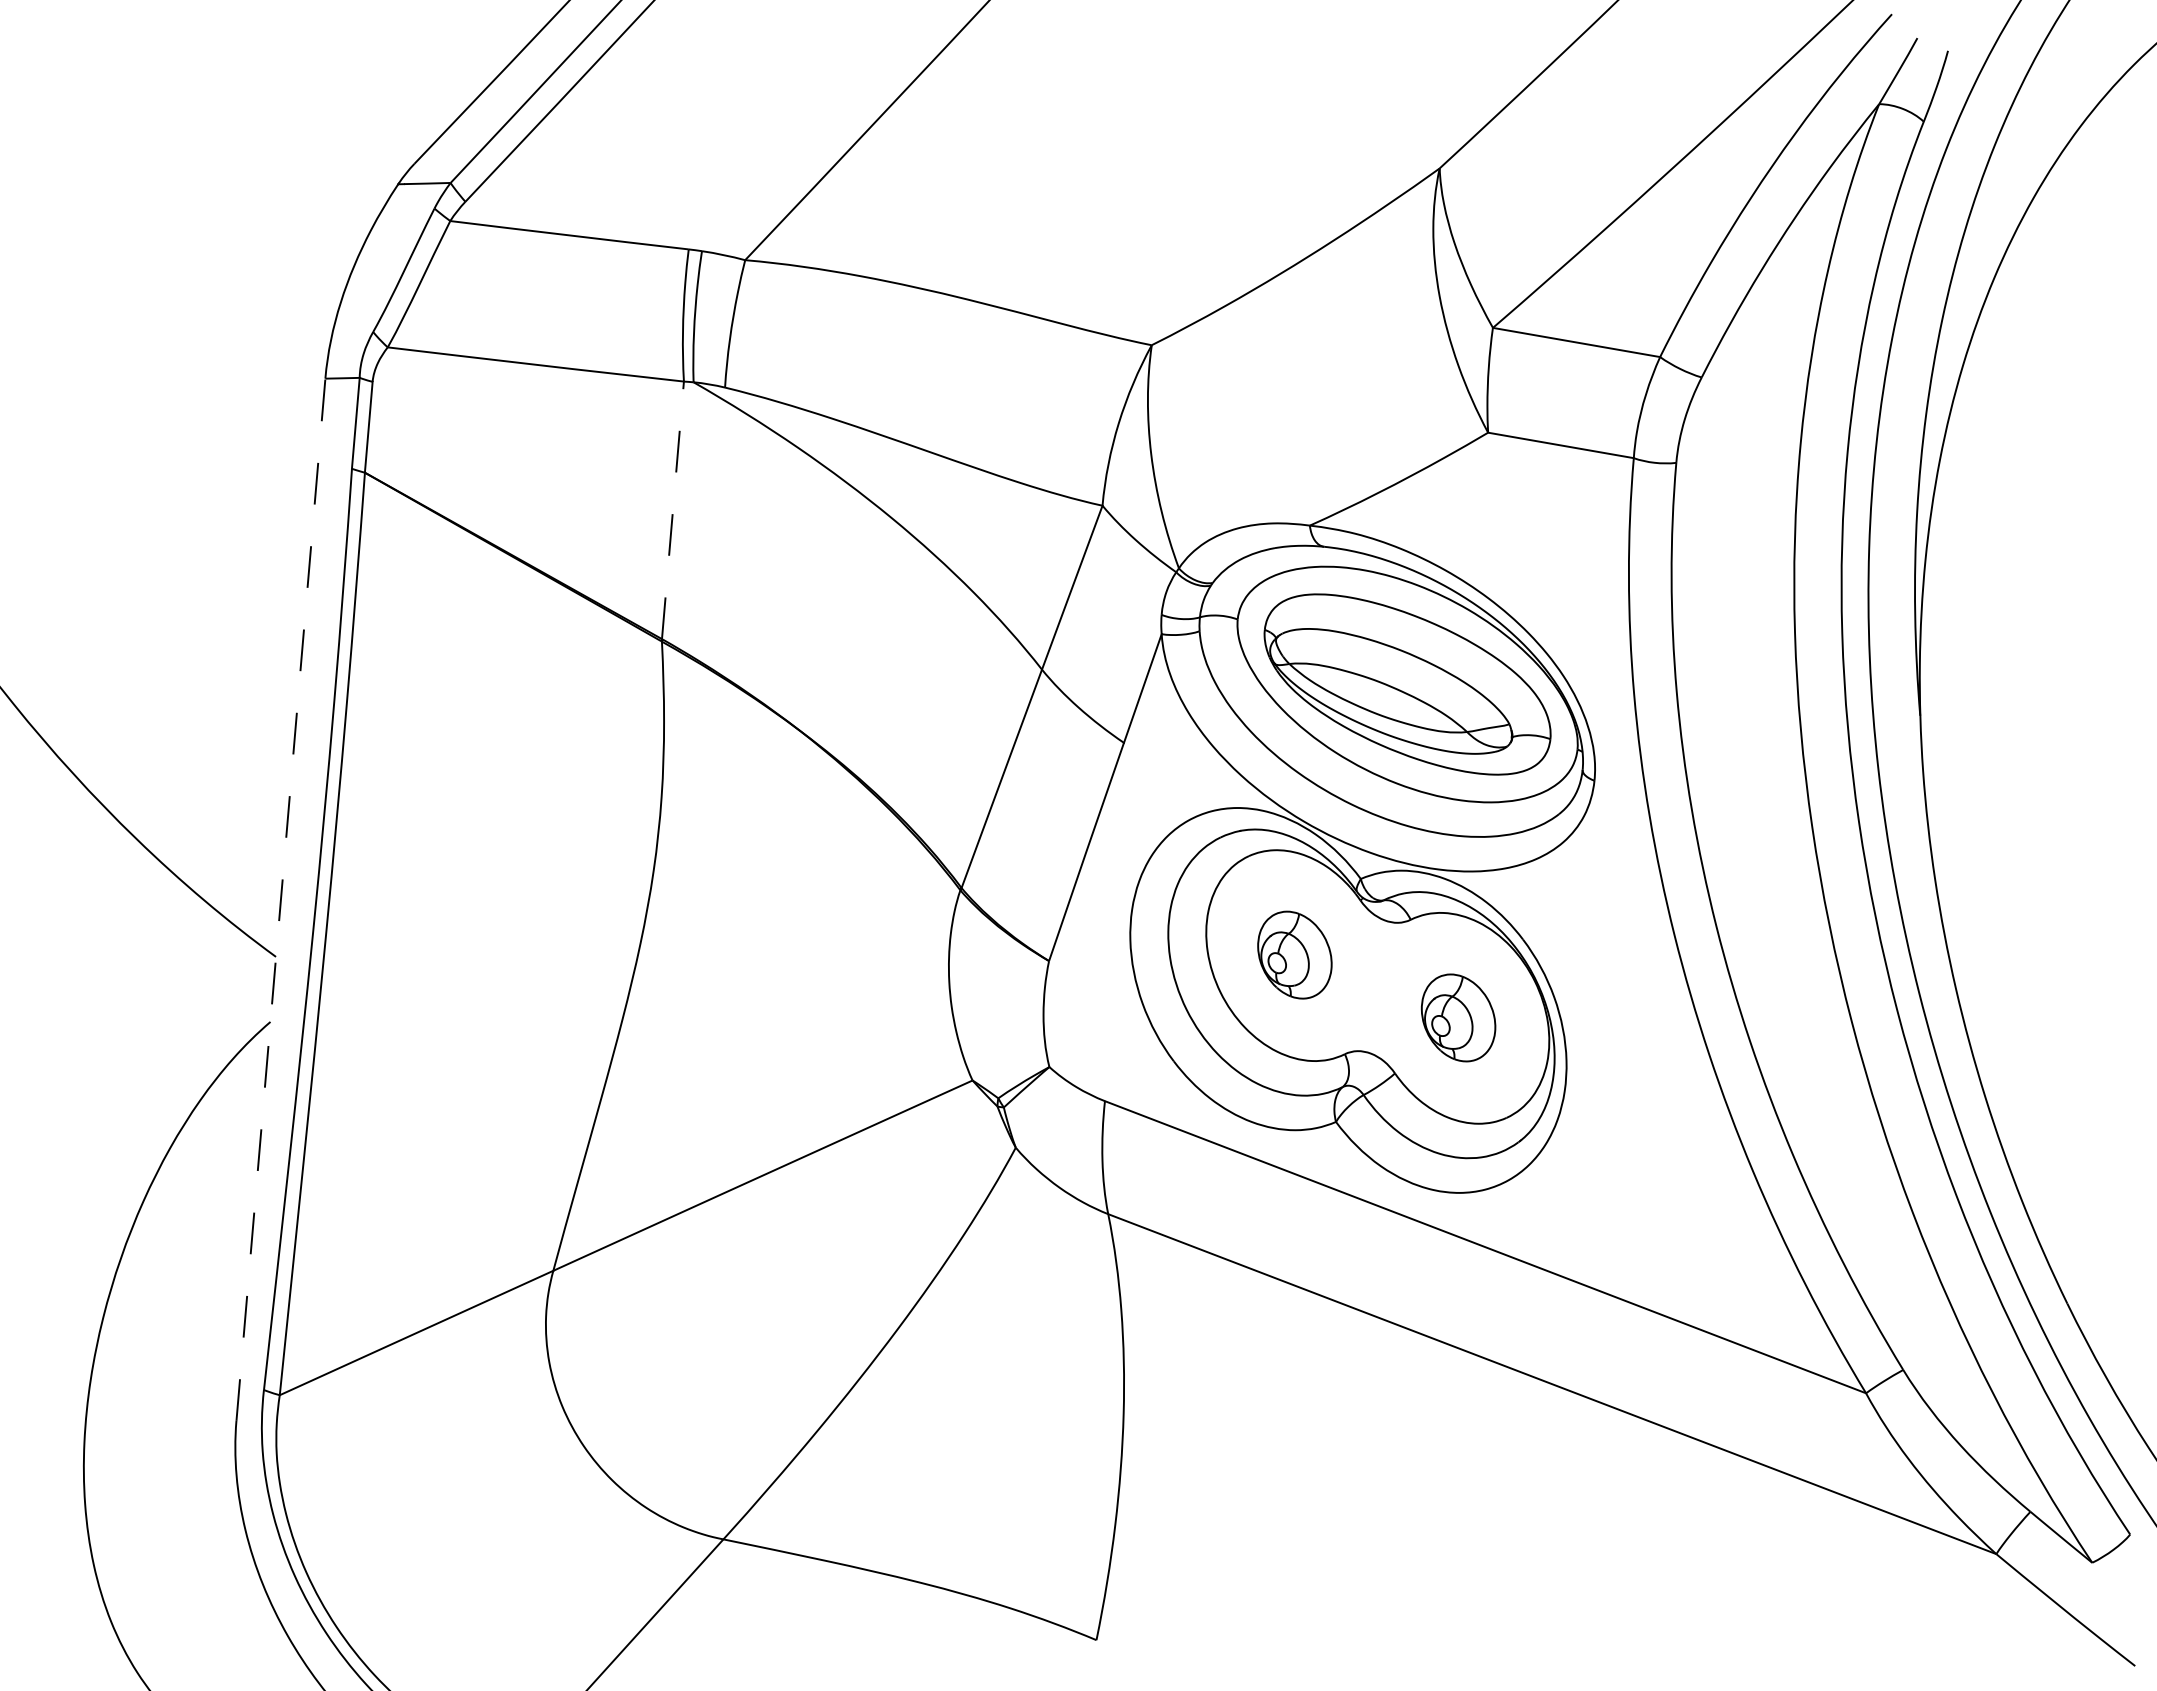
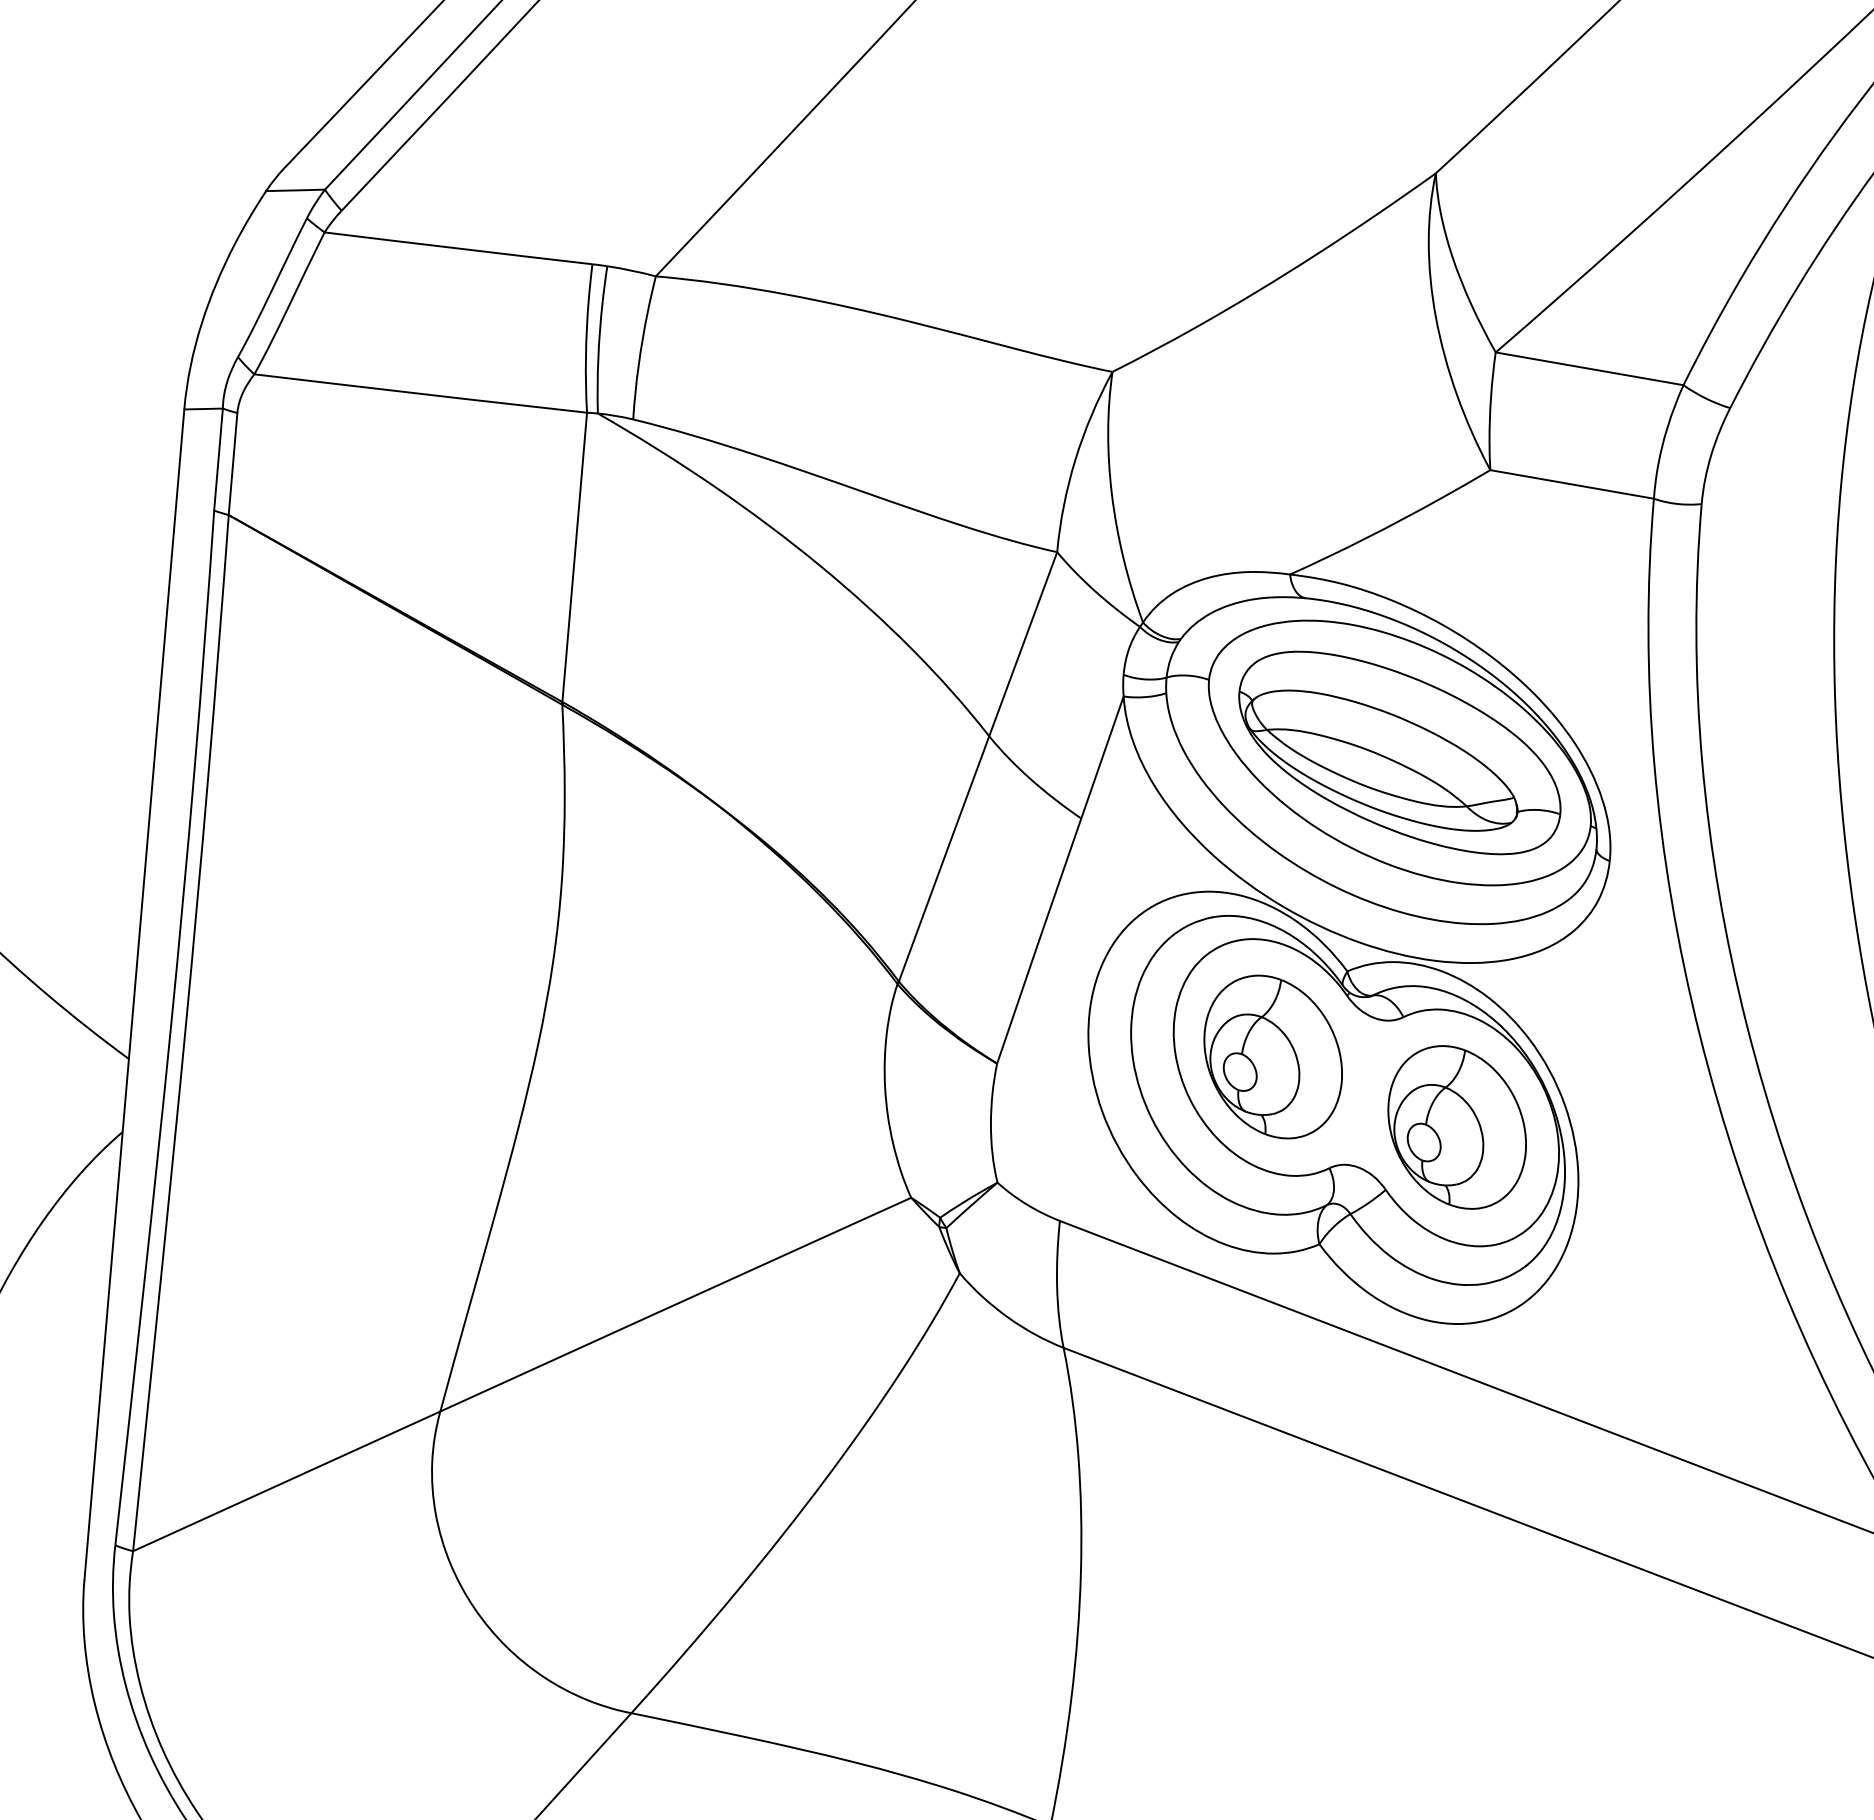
line: (673, 509) -> (575, 556), dashed -> solid
line: (280, 899) -> (133, 994), dashed -> solid
part: (1294, 954) -> (1272, 1056), size x1.67
part: (1458, 1017) -> (1457, 1126), size x1.67

